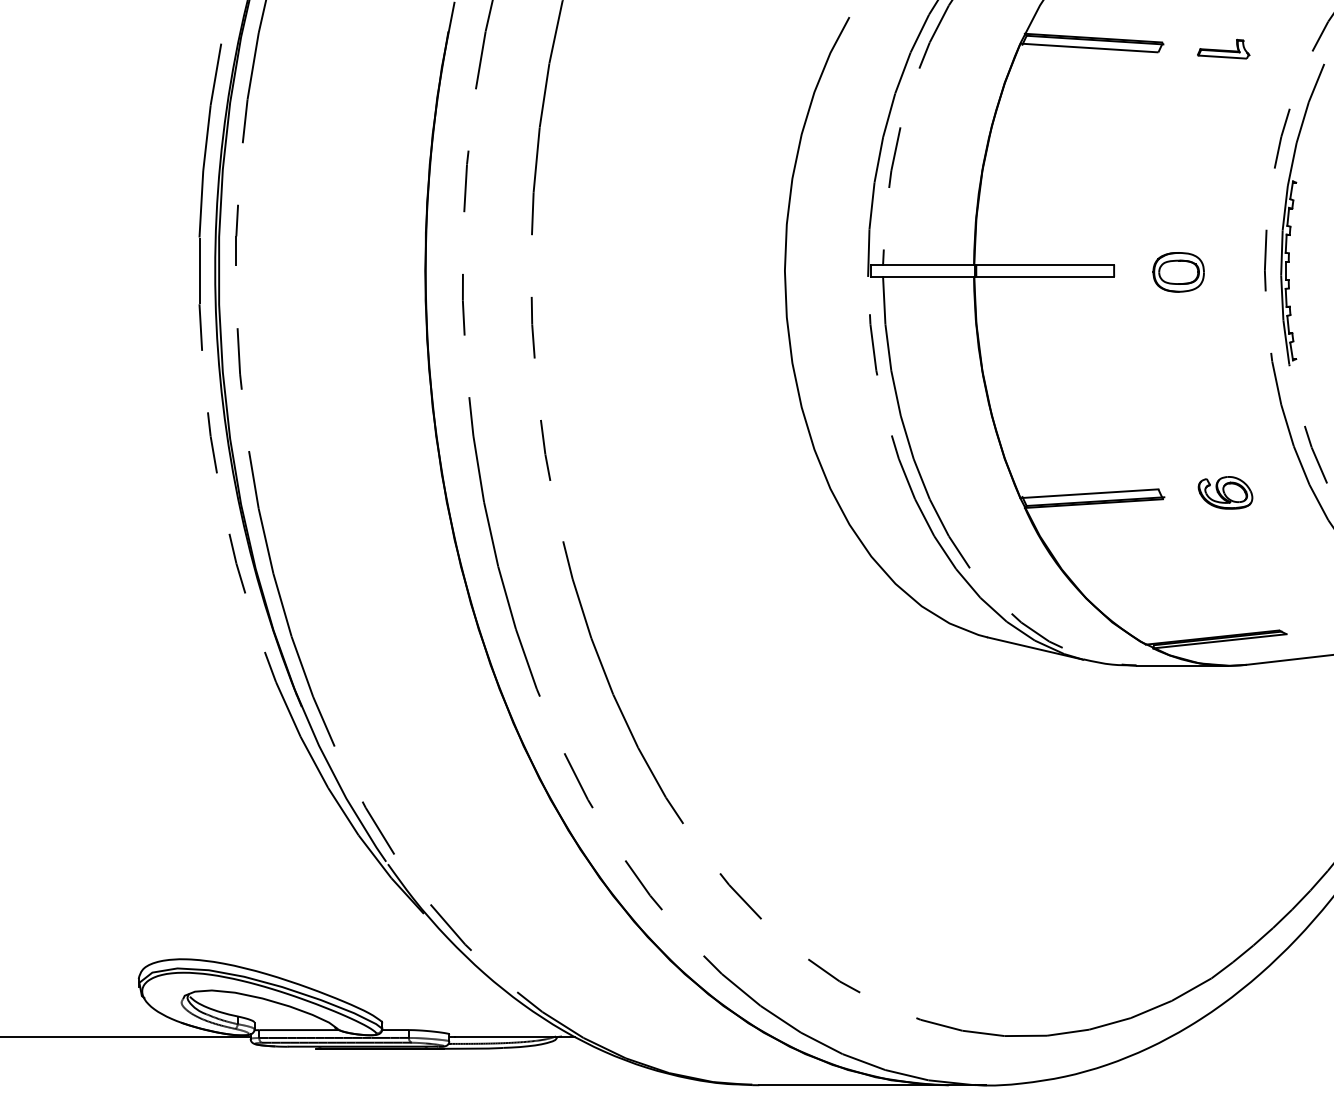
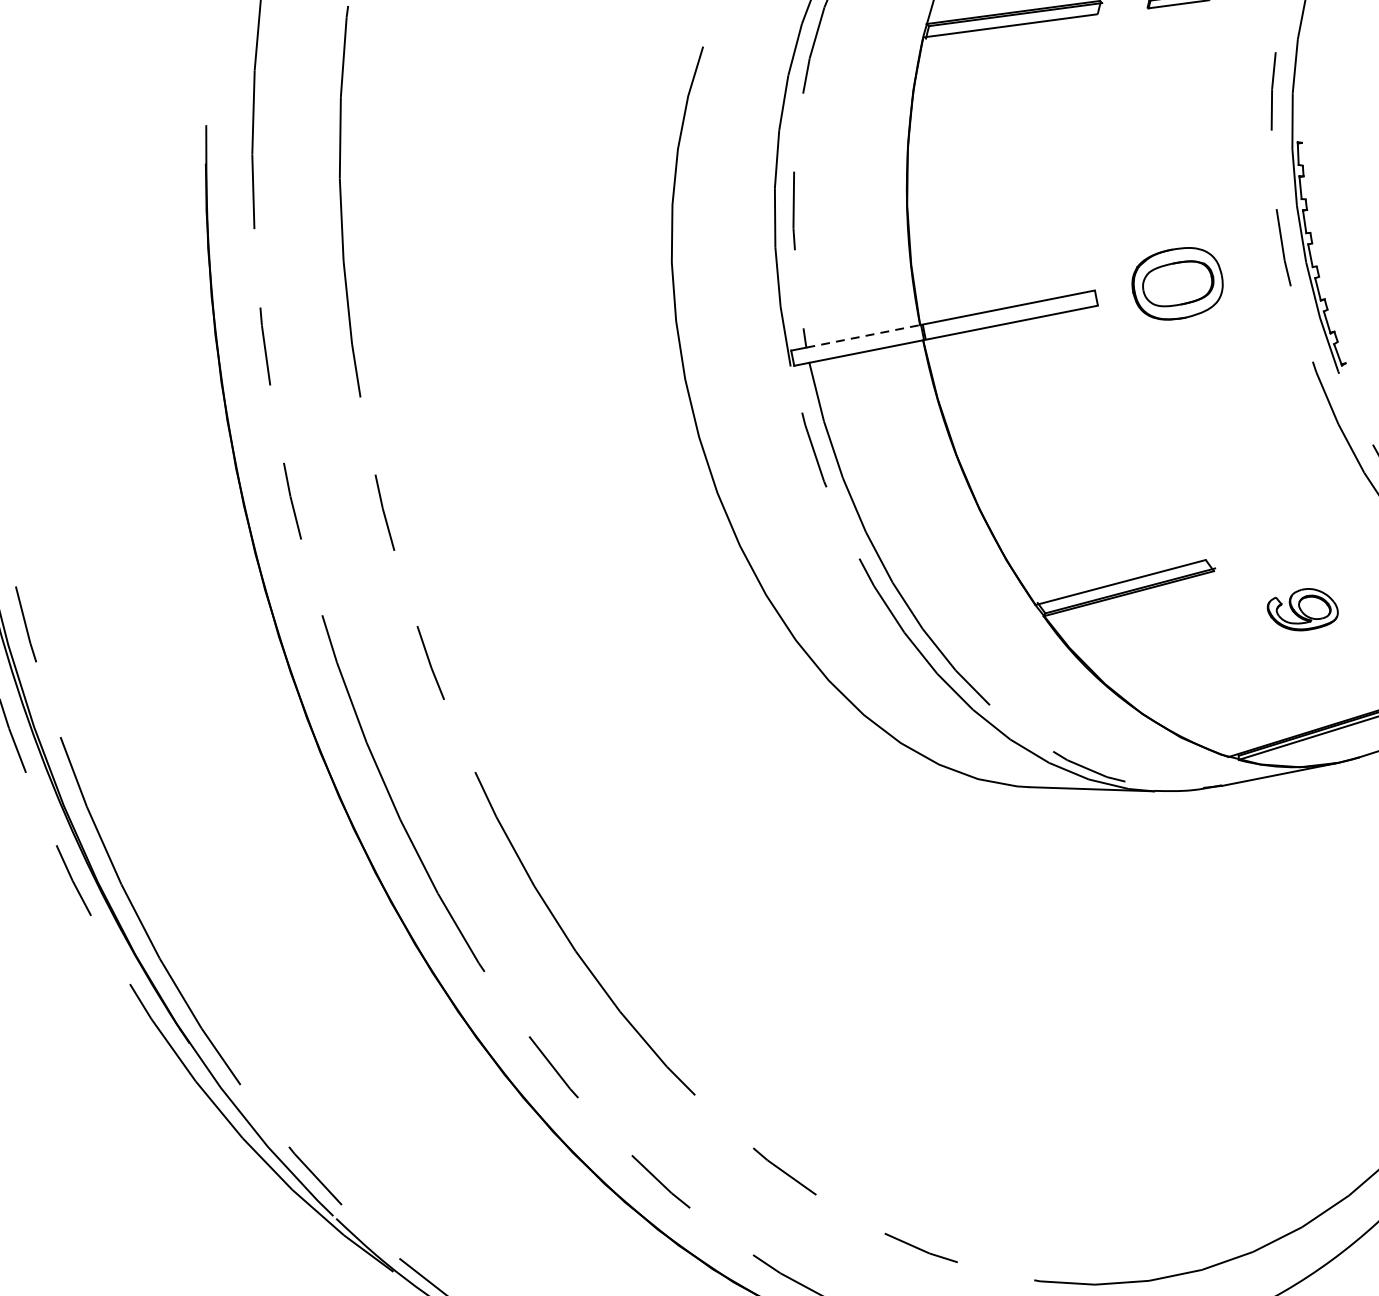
line: (928, 264) -> (863, 336), solid -> dashed
part: (1178, 272) -> (1177, 284), size x1.4
part: (1225, 492) -> (1302, 609), moved

